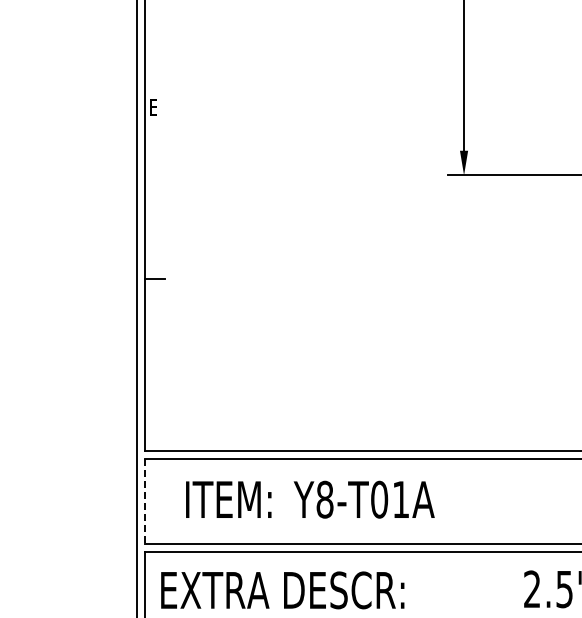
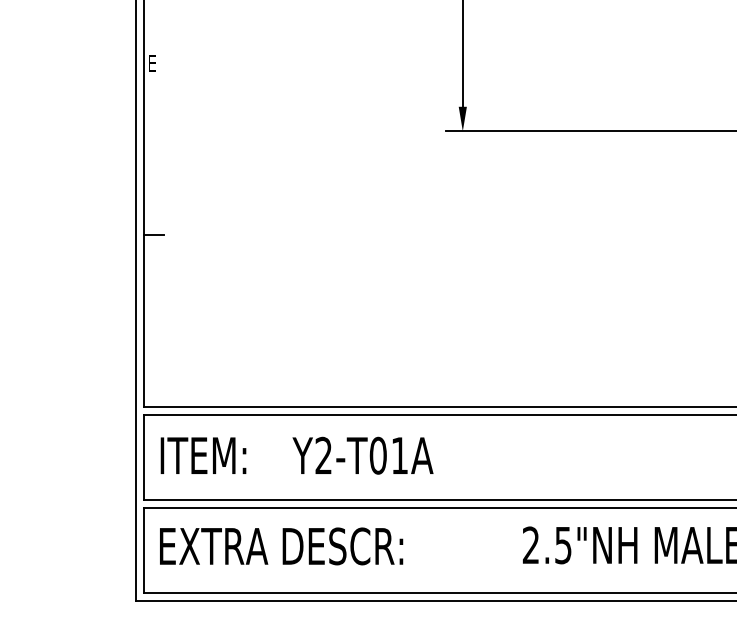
text: (228, 499) -> (203, 455), moved
text: (324, 499) -> (323, 455), Y8-T01A -> Y2-T01A
line: (145, 501) -> (144, 457), dashed -> solid

